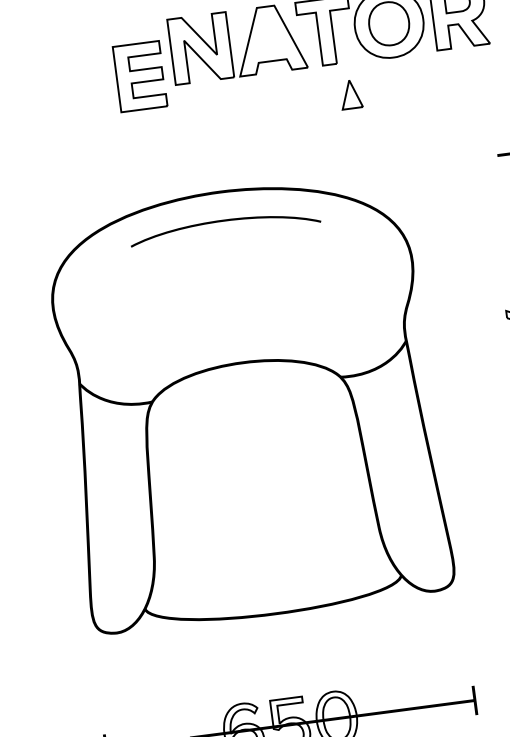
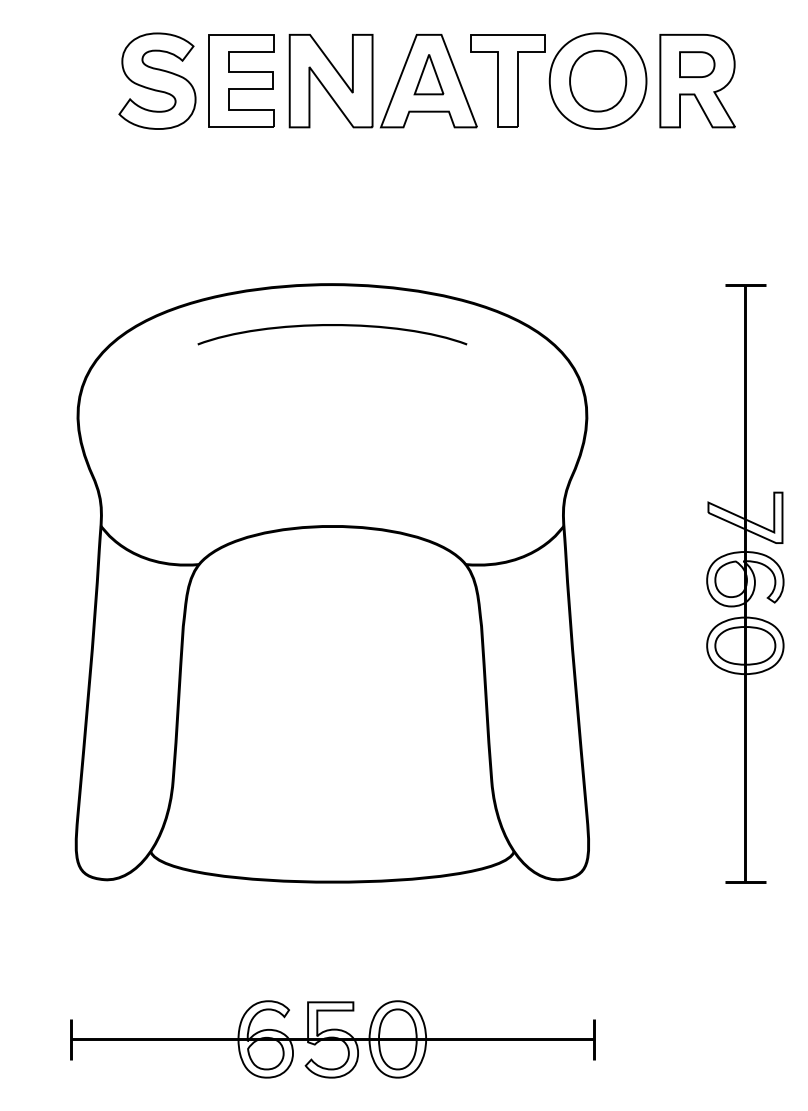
part: (78, 64) -> (157, 80), added
part: (140, 76) -> (241, 80), moved
part: (350, 94) -> (428, 74), moved

